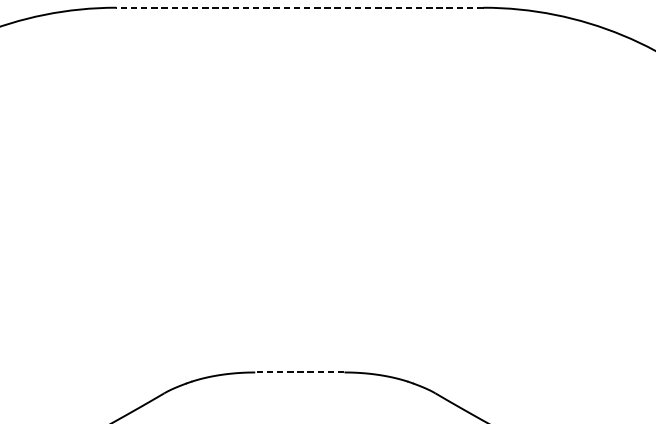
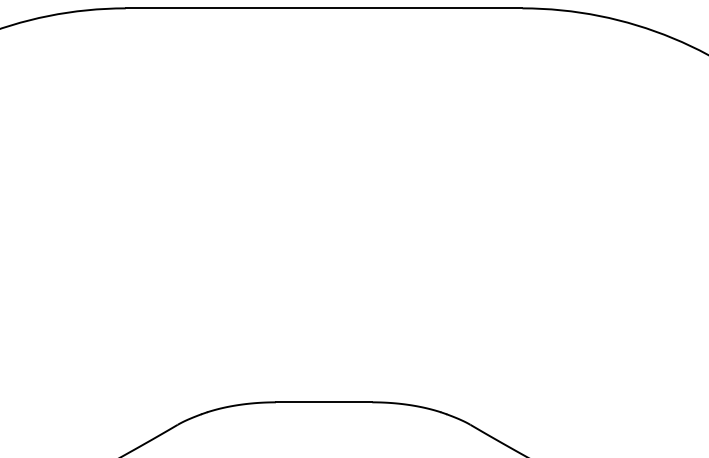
line: (299, 7) -> (323, 8), dashed -> solid
line: (299, 372) -> (323, 402), dashed -> solid

